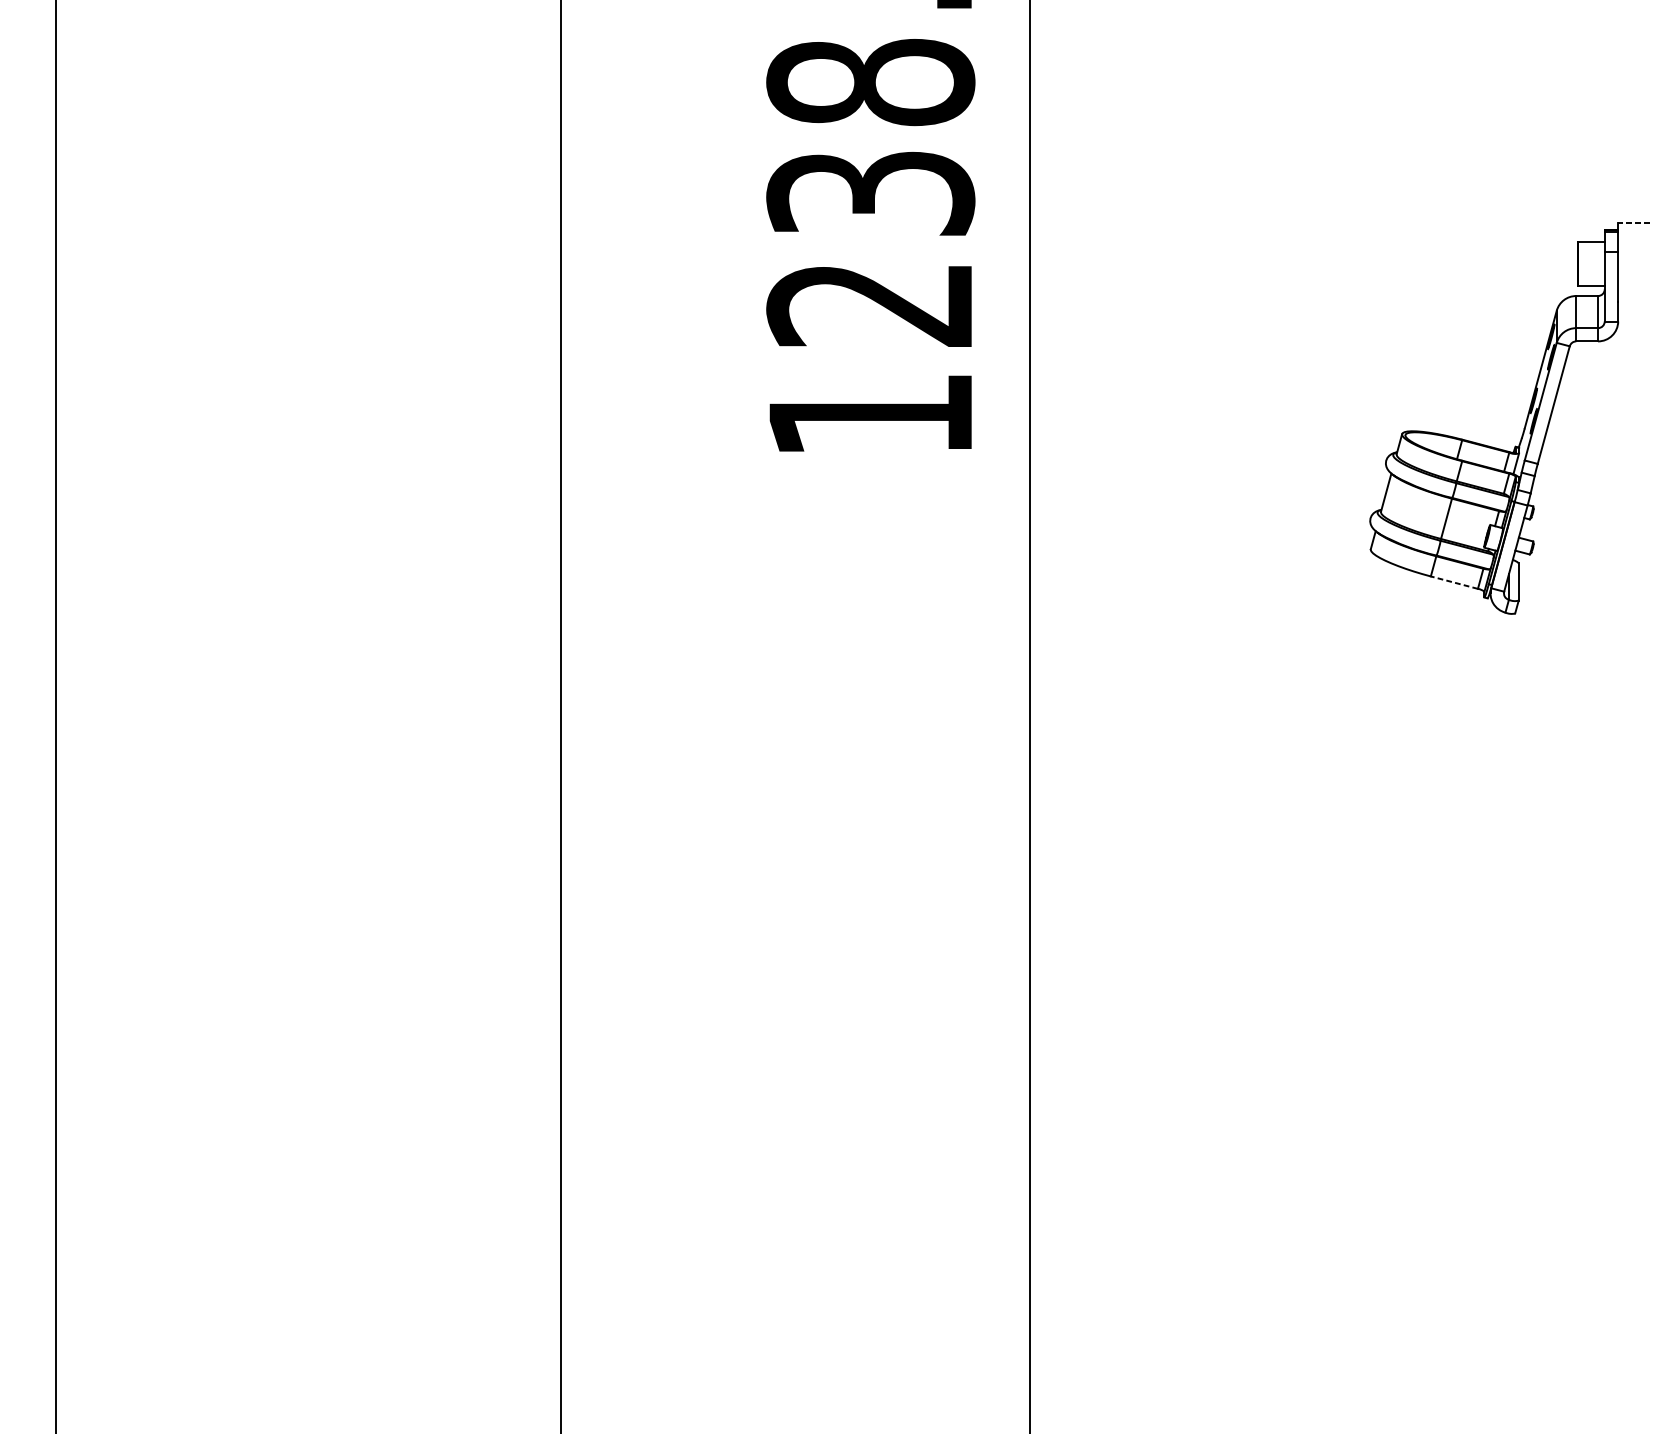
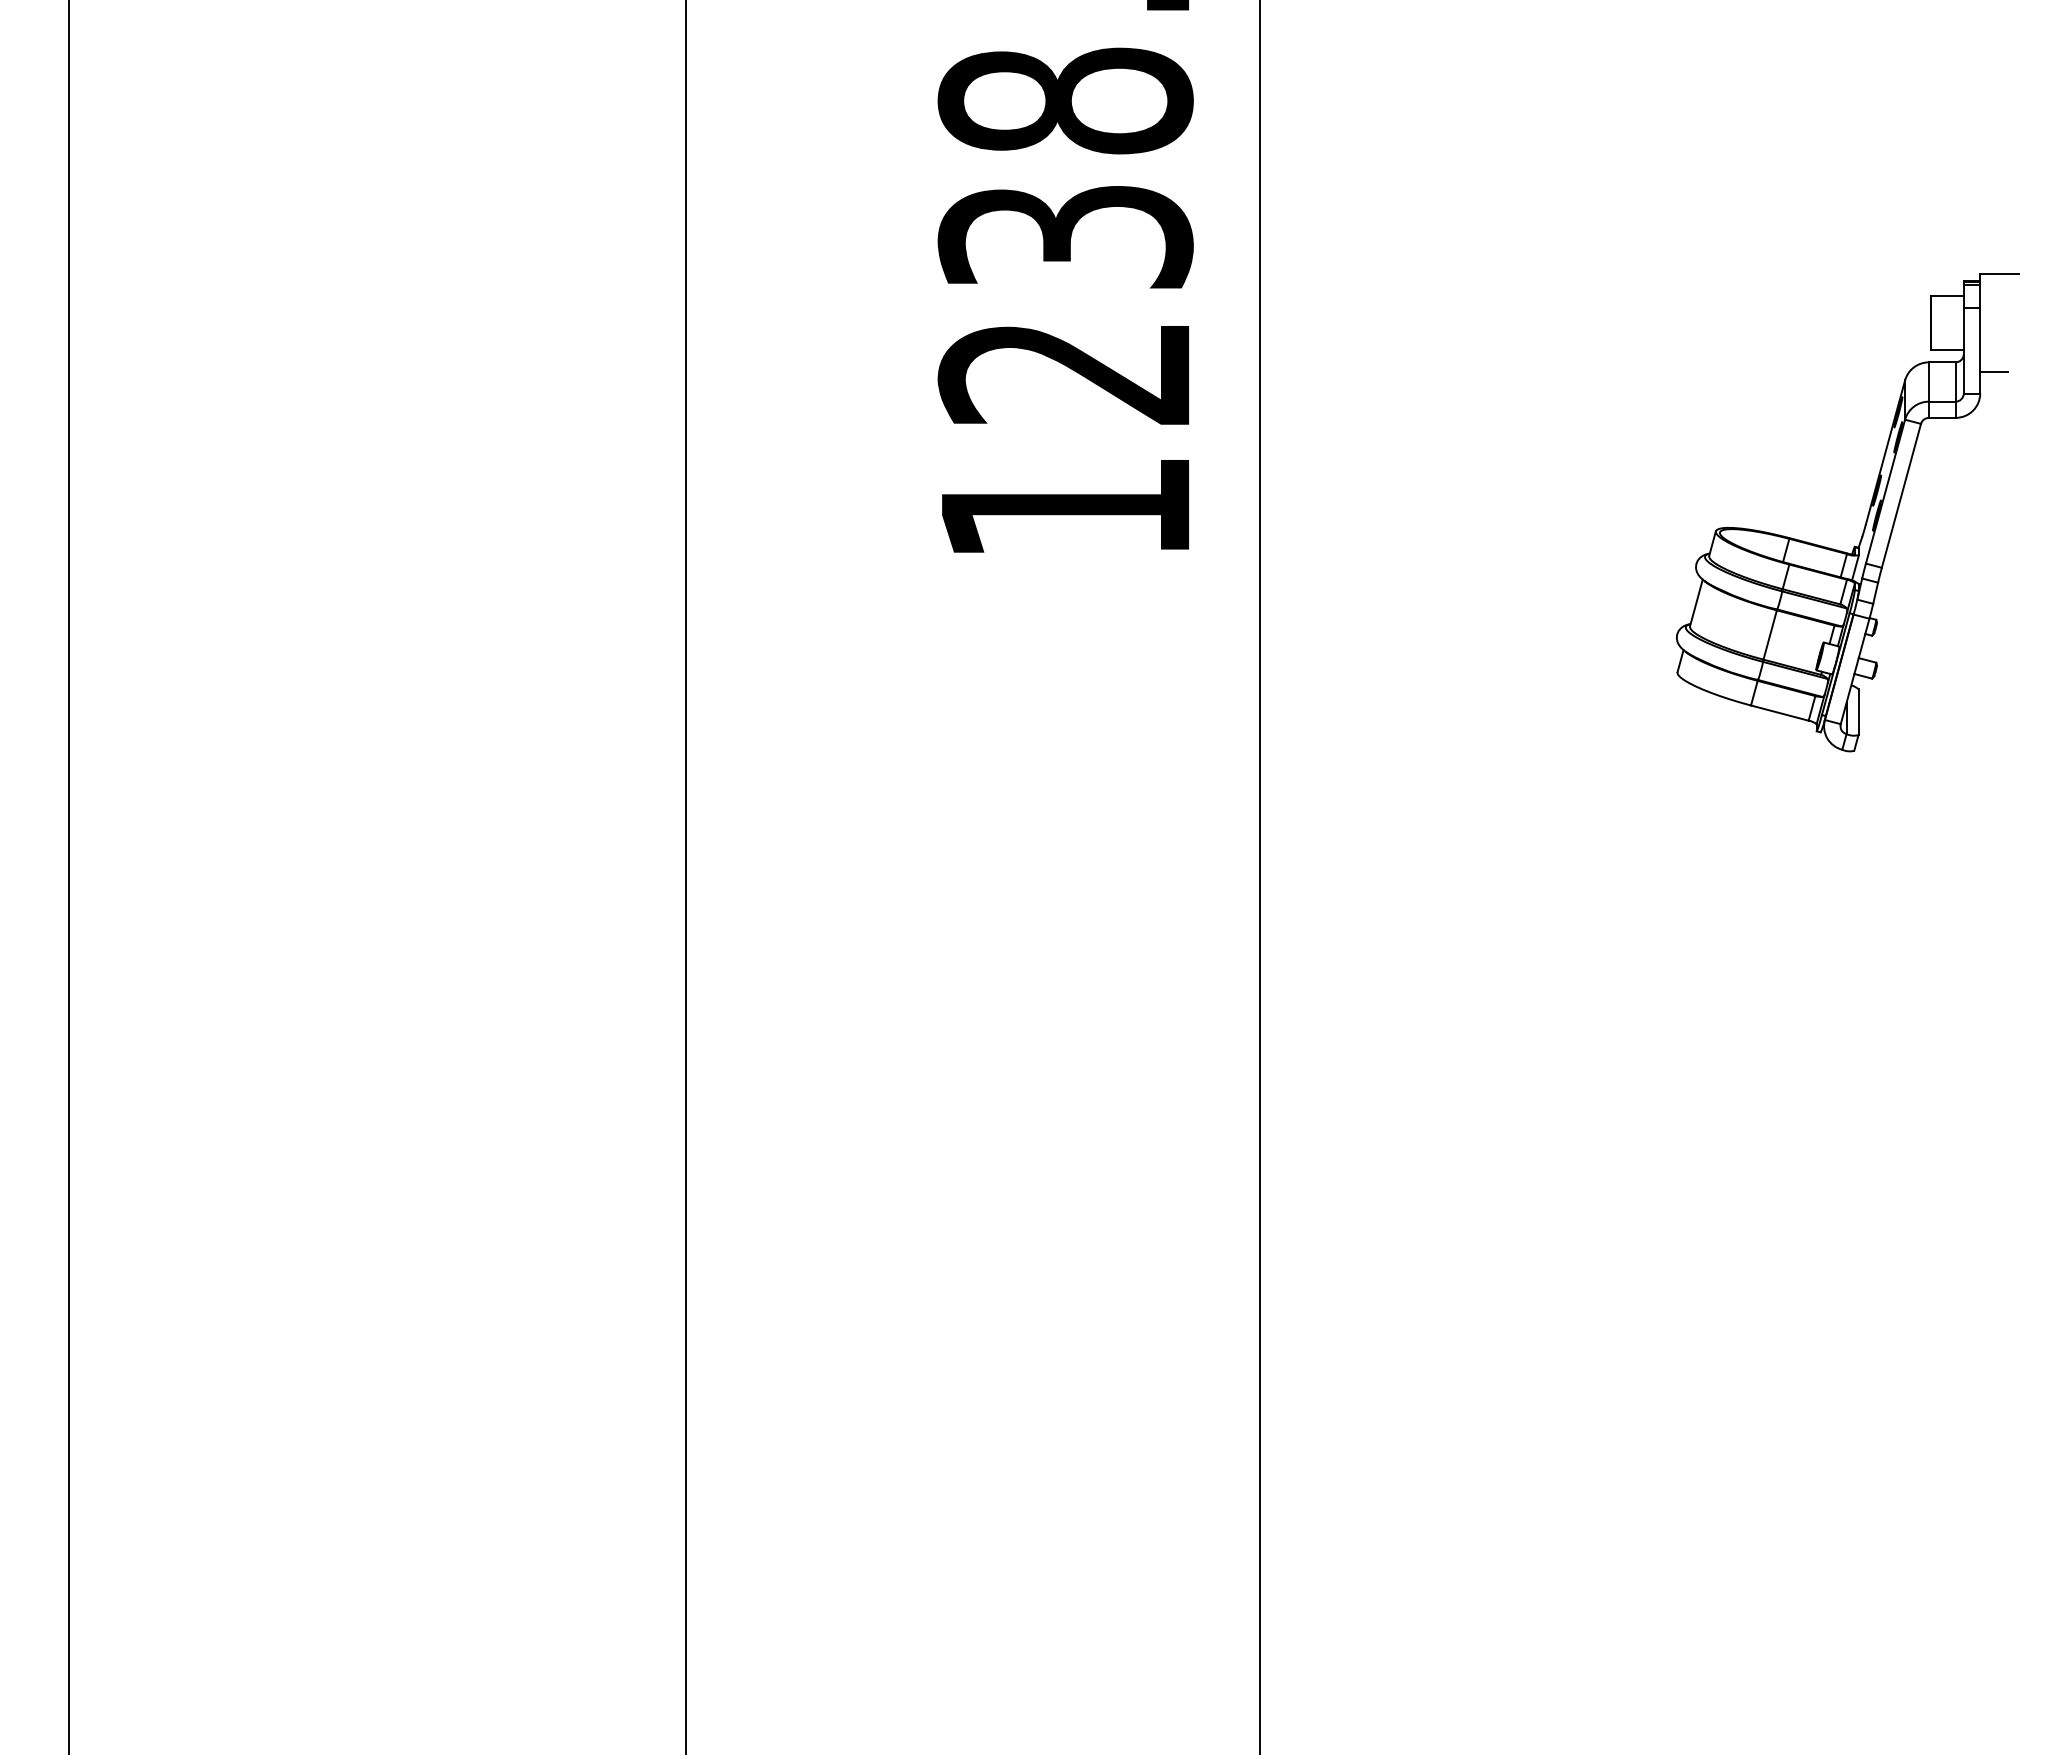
line: (1633, 223) -> (1999, 273), dashed -> solid
line: (1629, 304) -> (1994, 372), added
line: (1454, 582) -> (1779, 713), dashed -> solid

